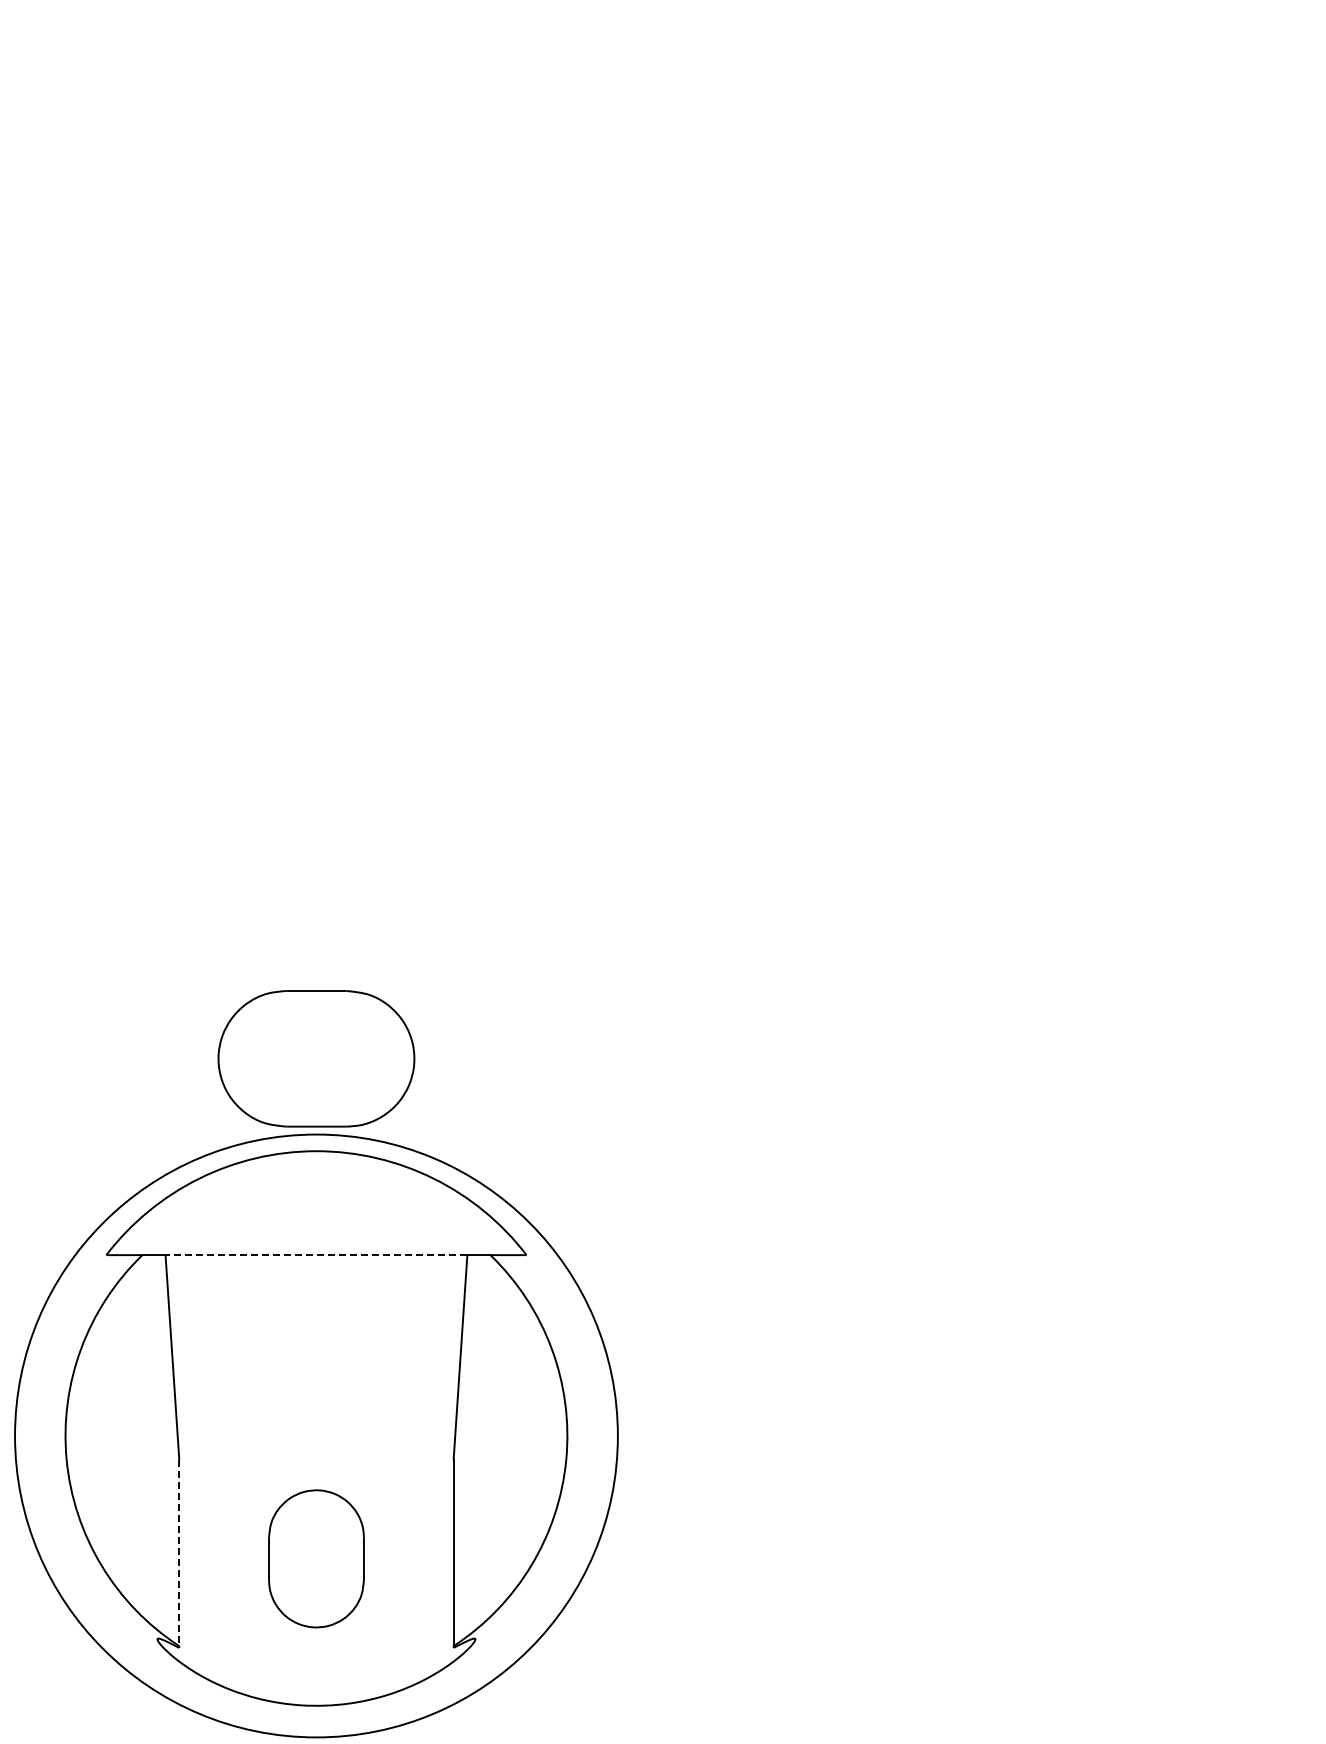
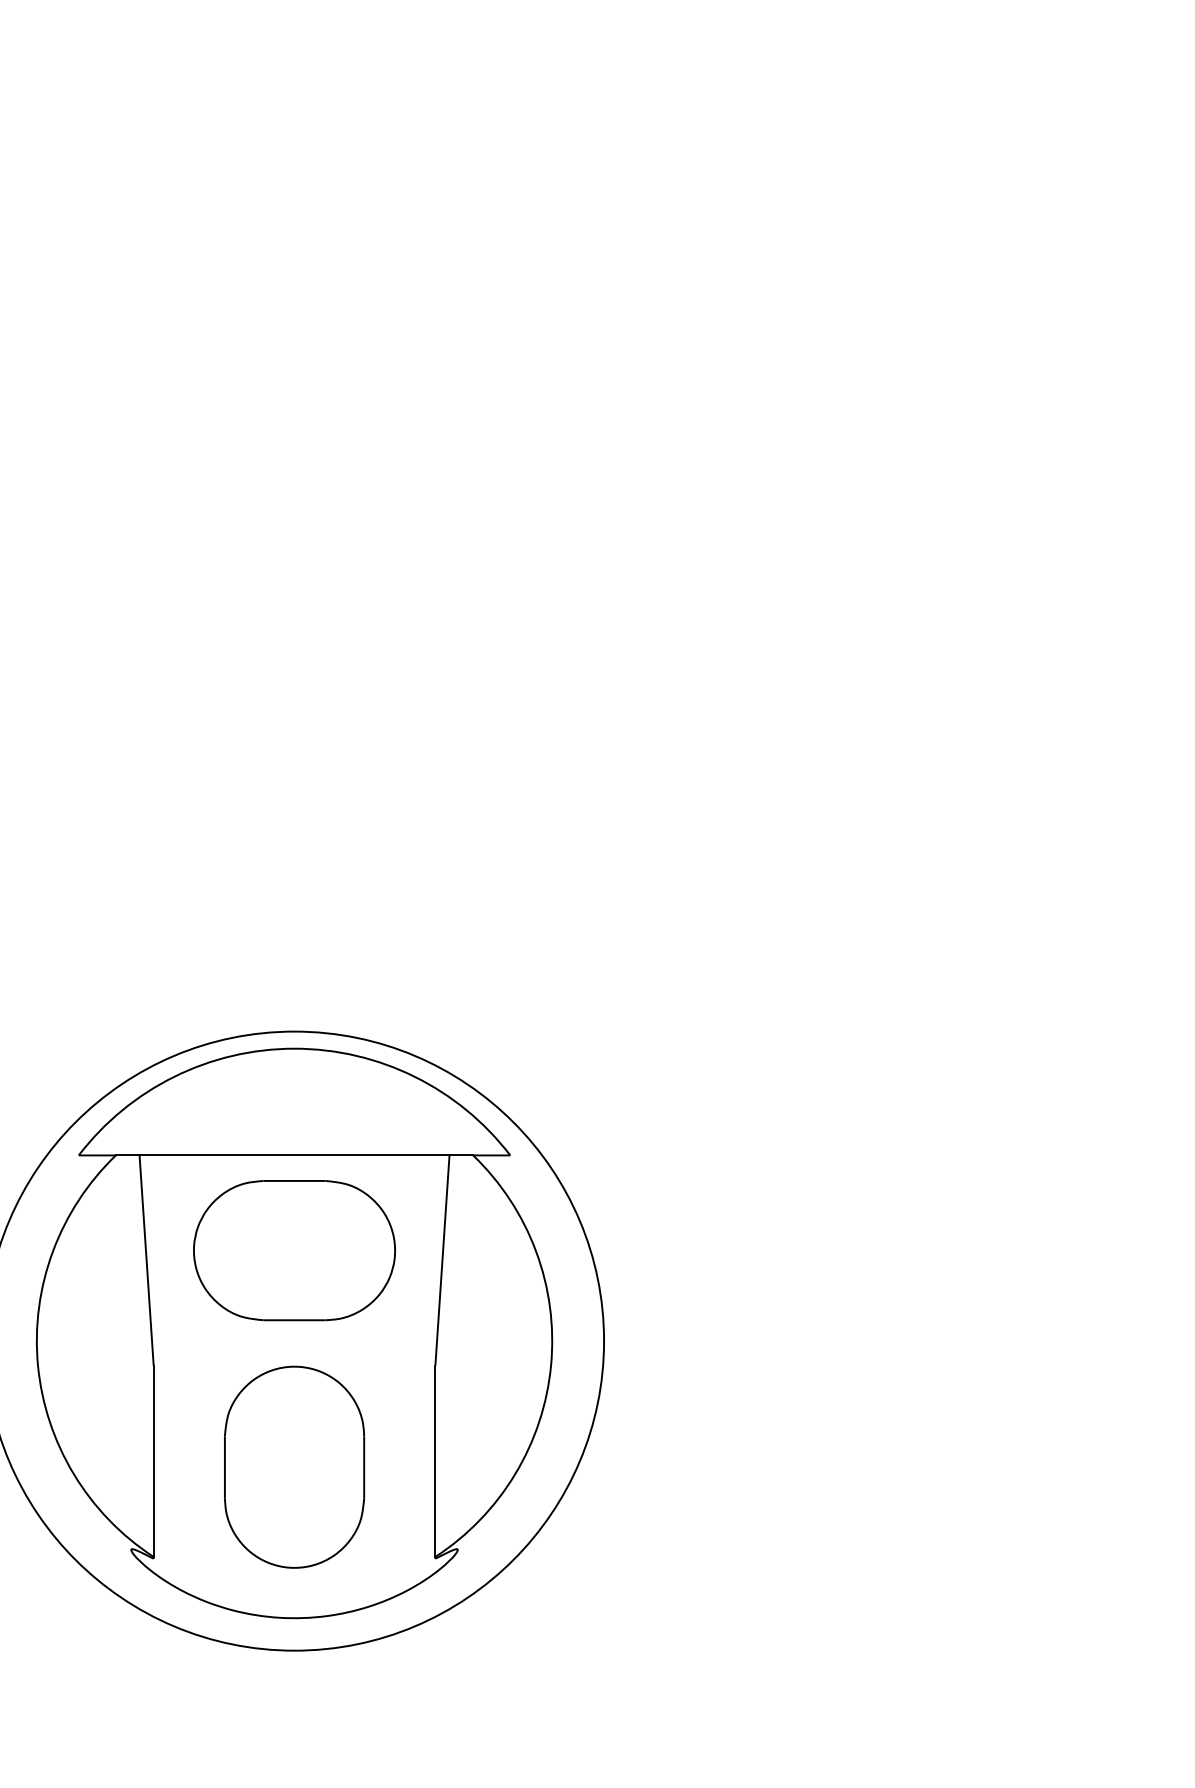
part: (316, 1058) -> (294, 1250), moved
line: (316, 1255) -> (294, 1155), dashed -> solid
line: (179, 1553) -> (153, 1461), dashed -> solid
part: (316, 1558) -> (294, 1466), size x1.43

